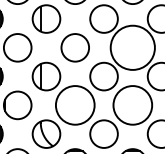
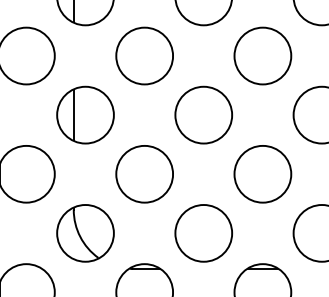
circle: (132, 47) -> (262, 55), size x0.62
circle: (75, 105) -> (145, 174), size x0.71
circle: (132, 105) -> (262, 174), size x0.71

